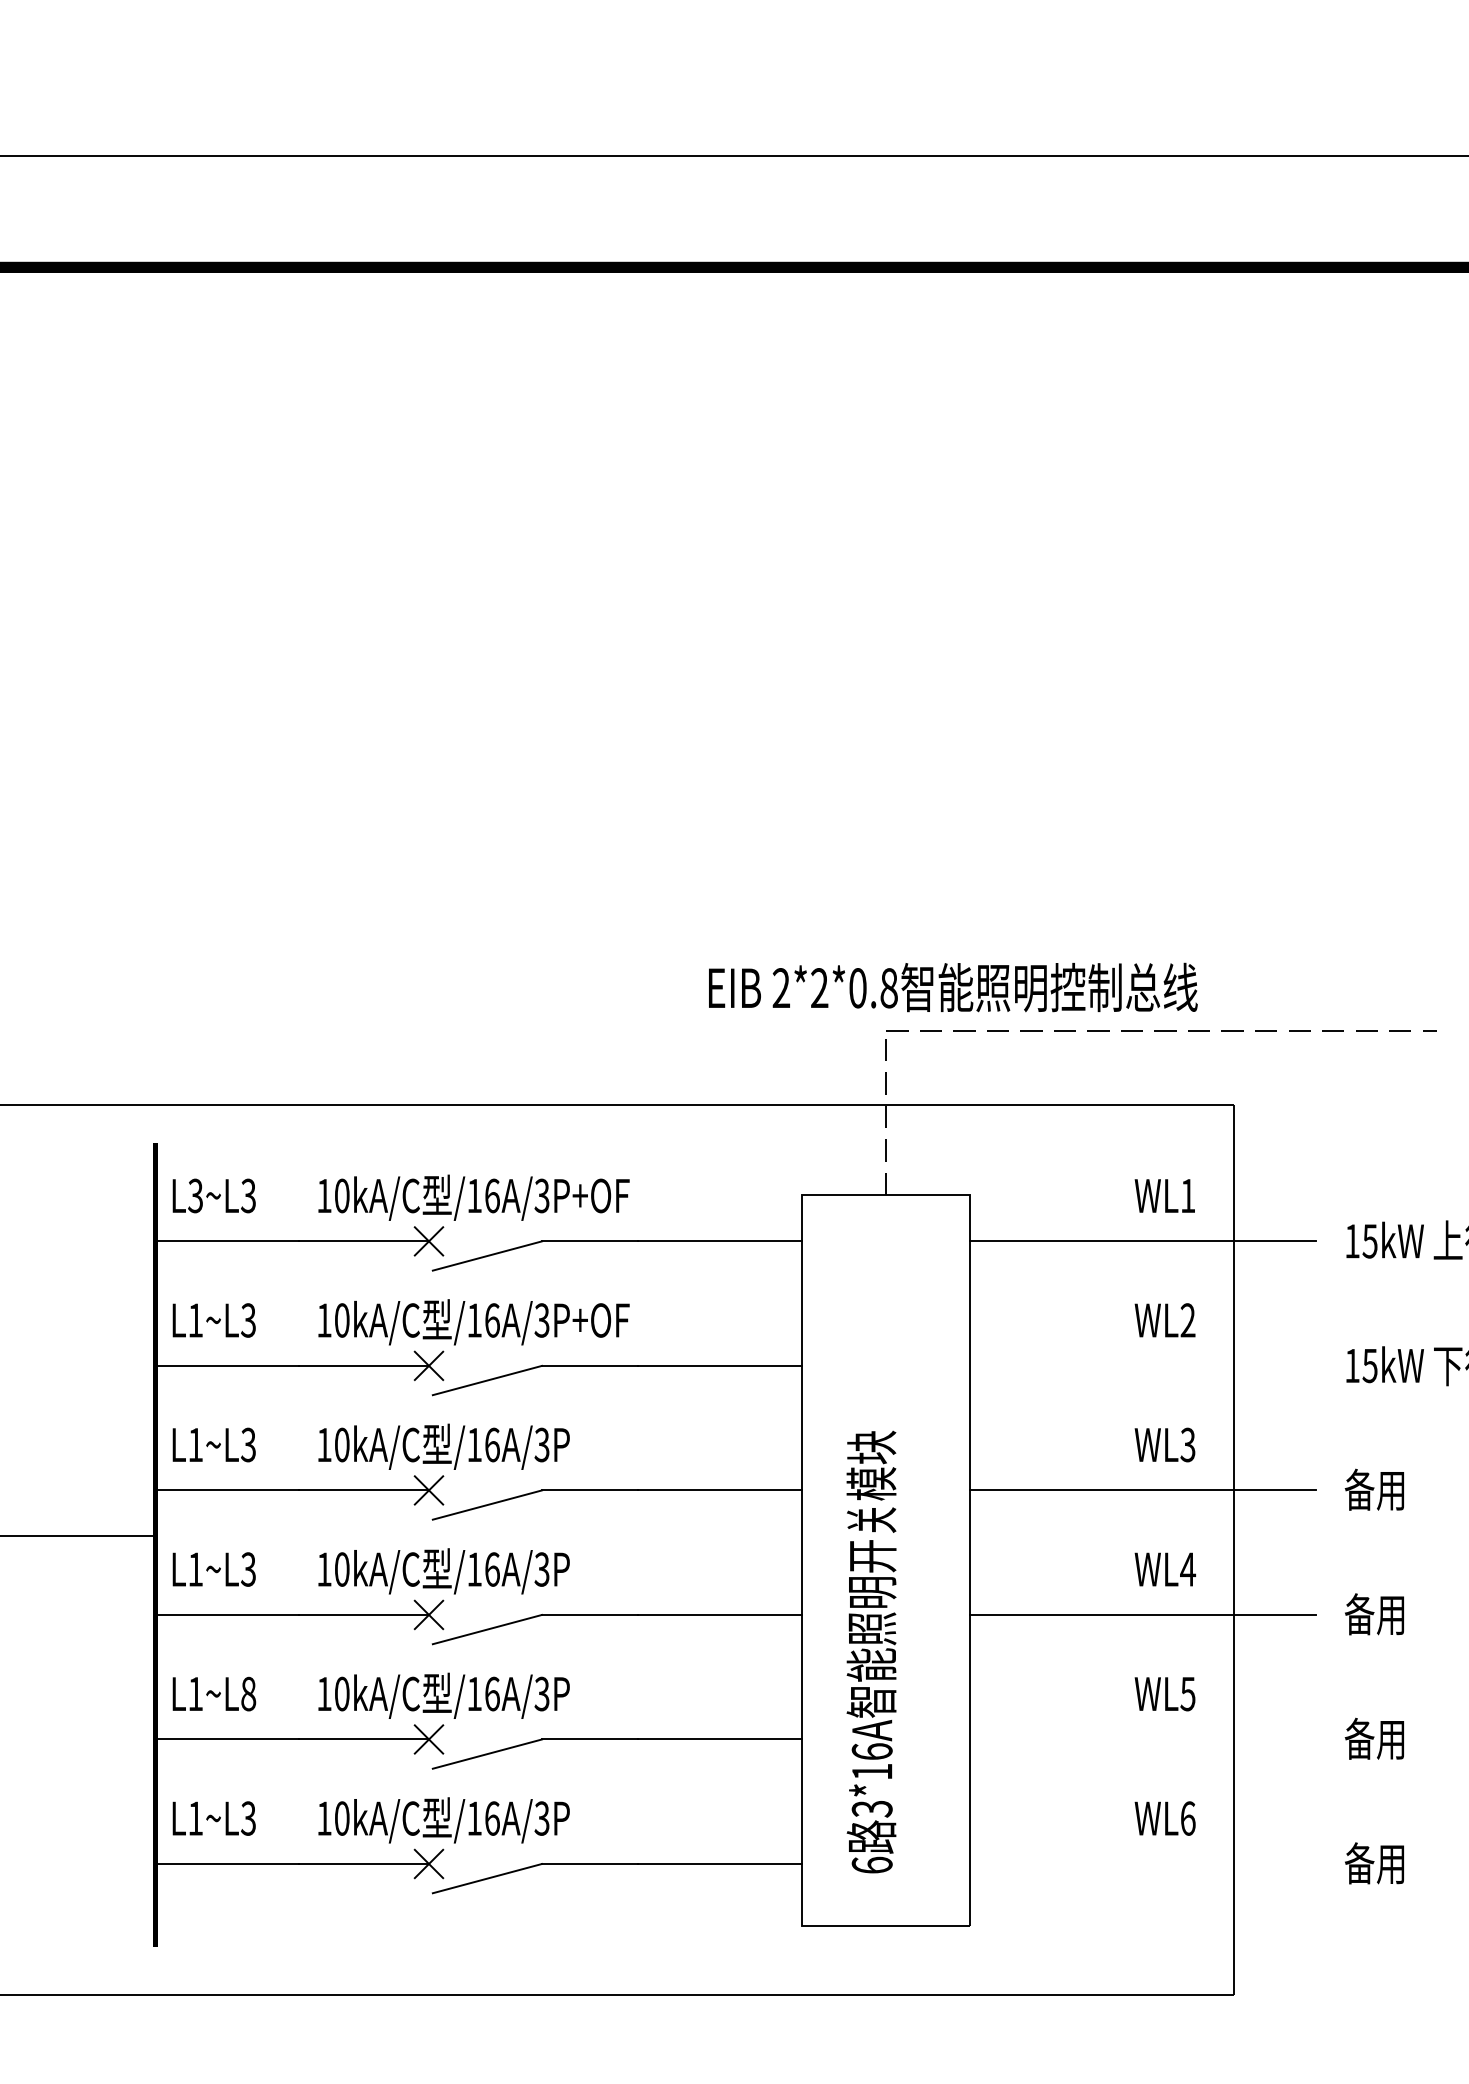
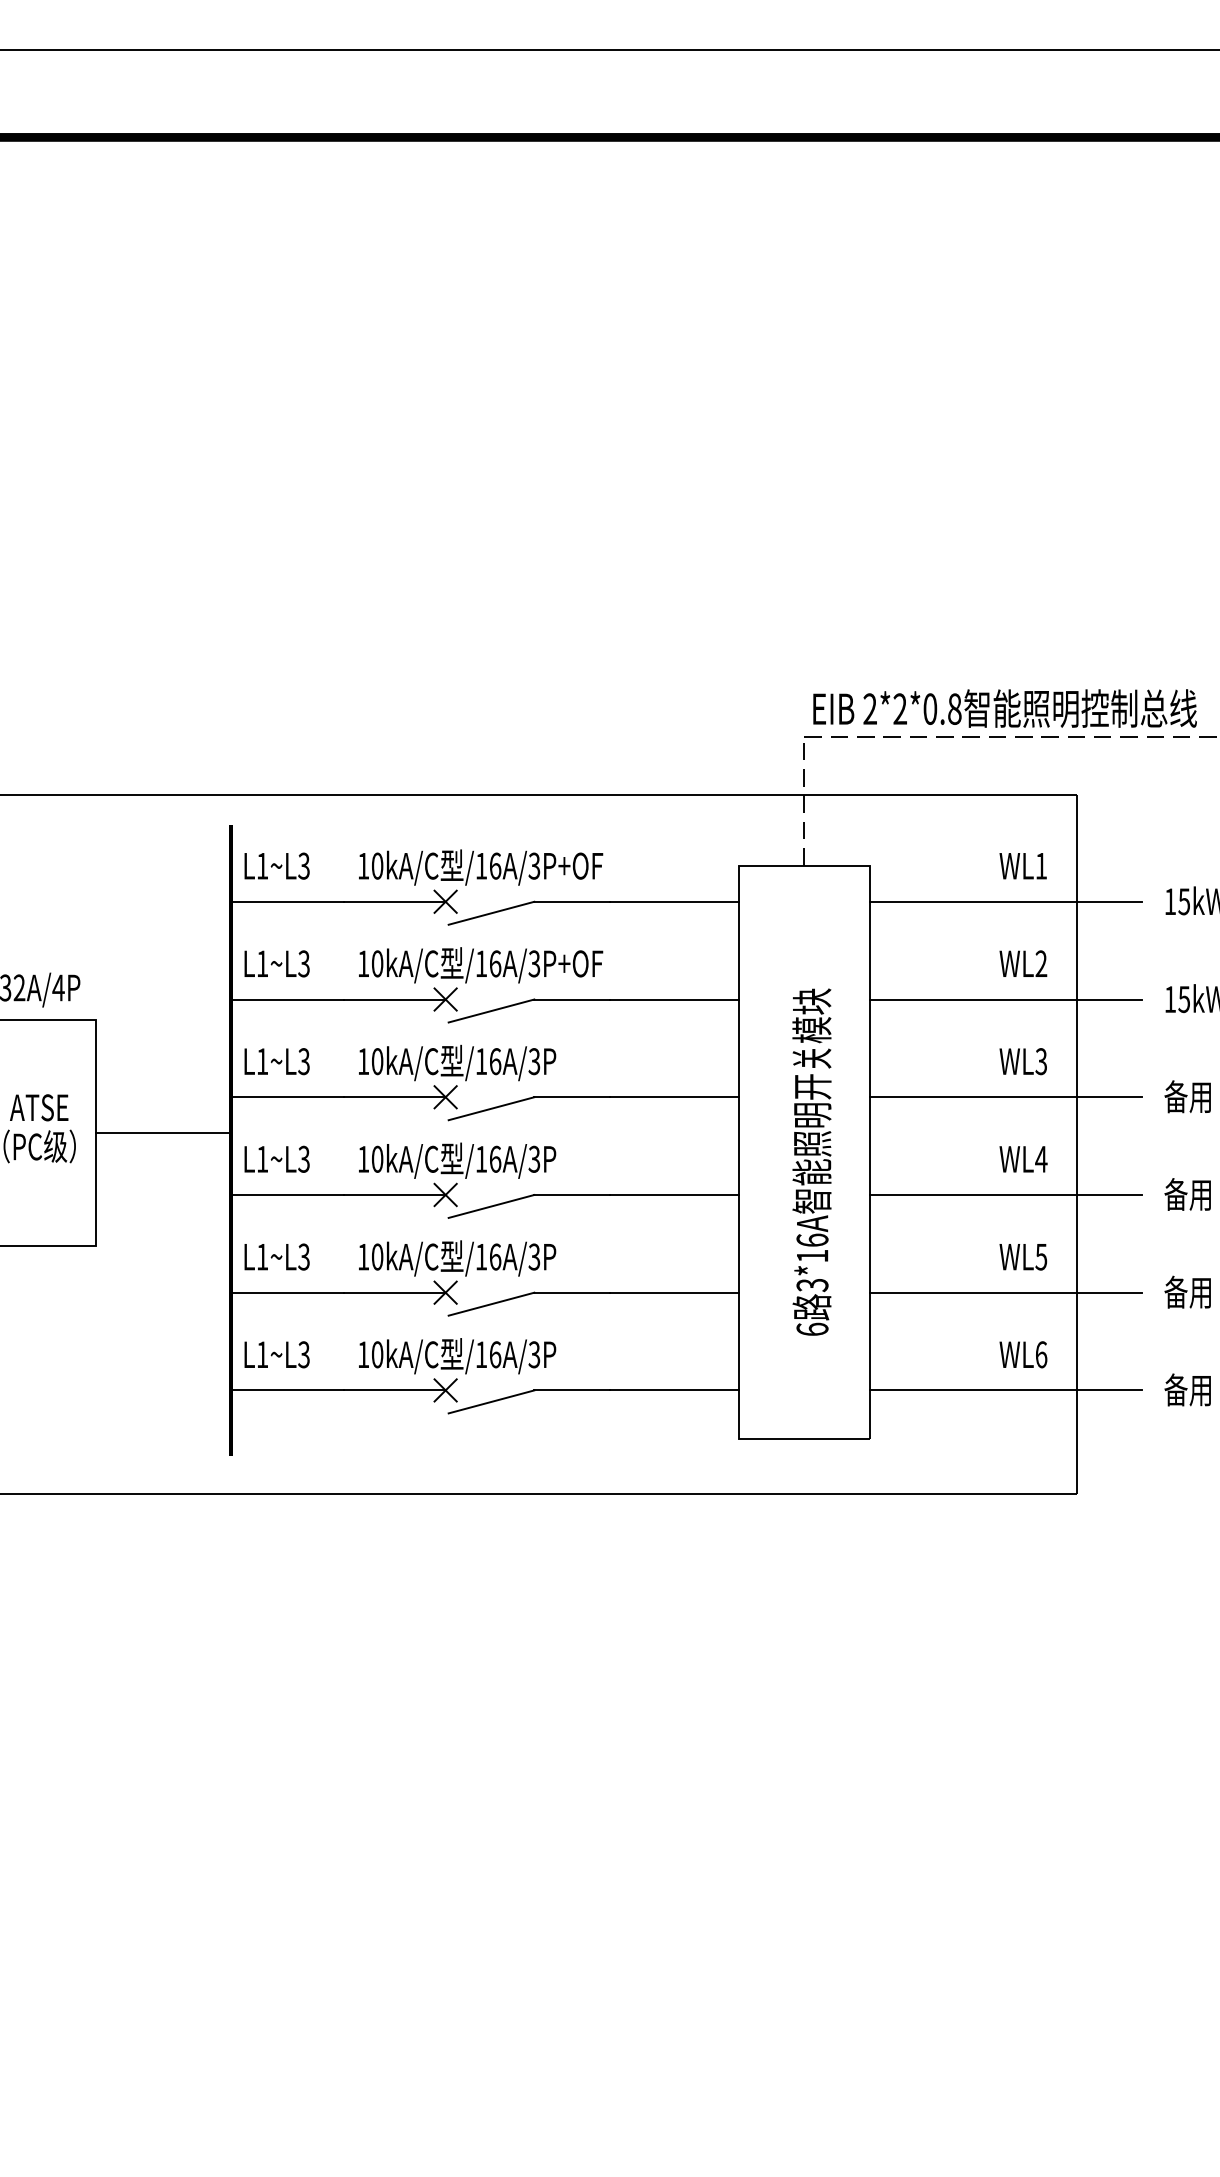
text: (952, 987) -> (1004, 708), moved
text: (195, 1195) -> (262, 865), L3~L3 -> L1~L3
line: (1142, 1365) -> (1005, 999), added
text: (870, 1651) -> (811, 1161), moved
text: (247, 1693) -> (303, 1256), L1~L8 -> L1~L3
line: (1142, 1739) -> (1005, 1292), added
line: (1142, 1864) -> (1005, 1390), added

